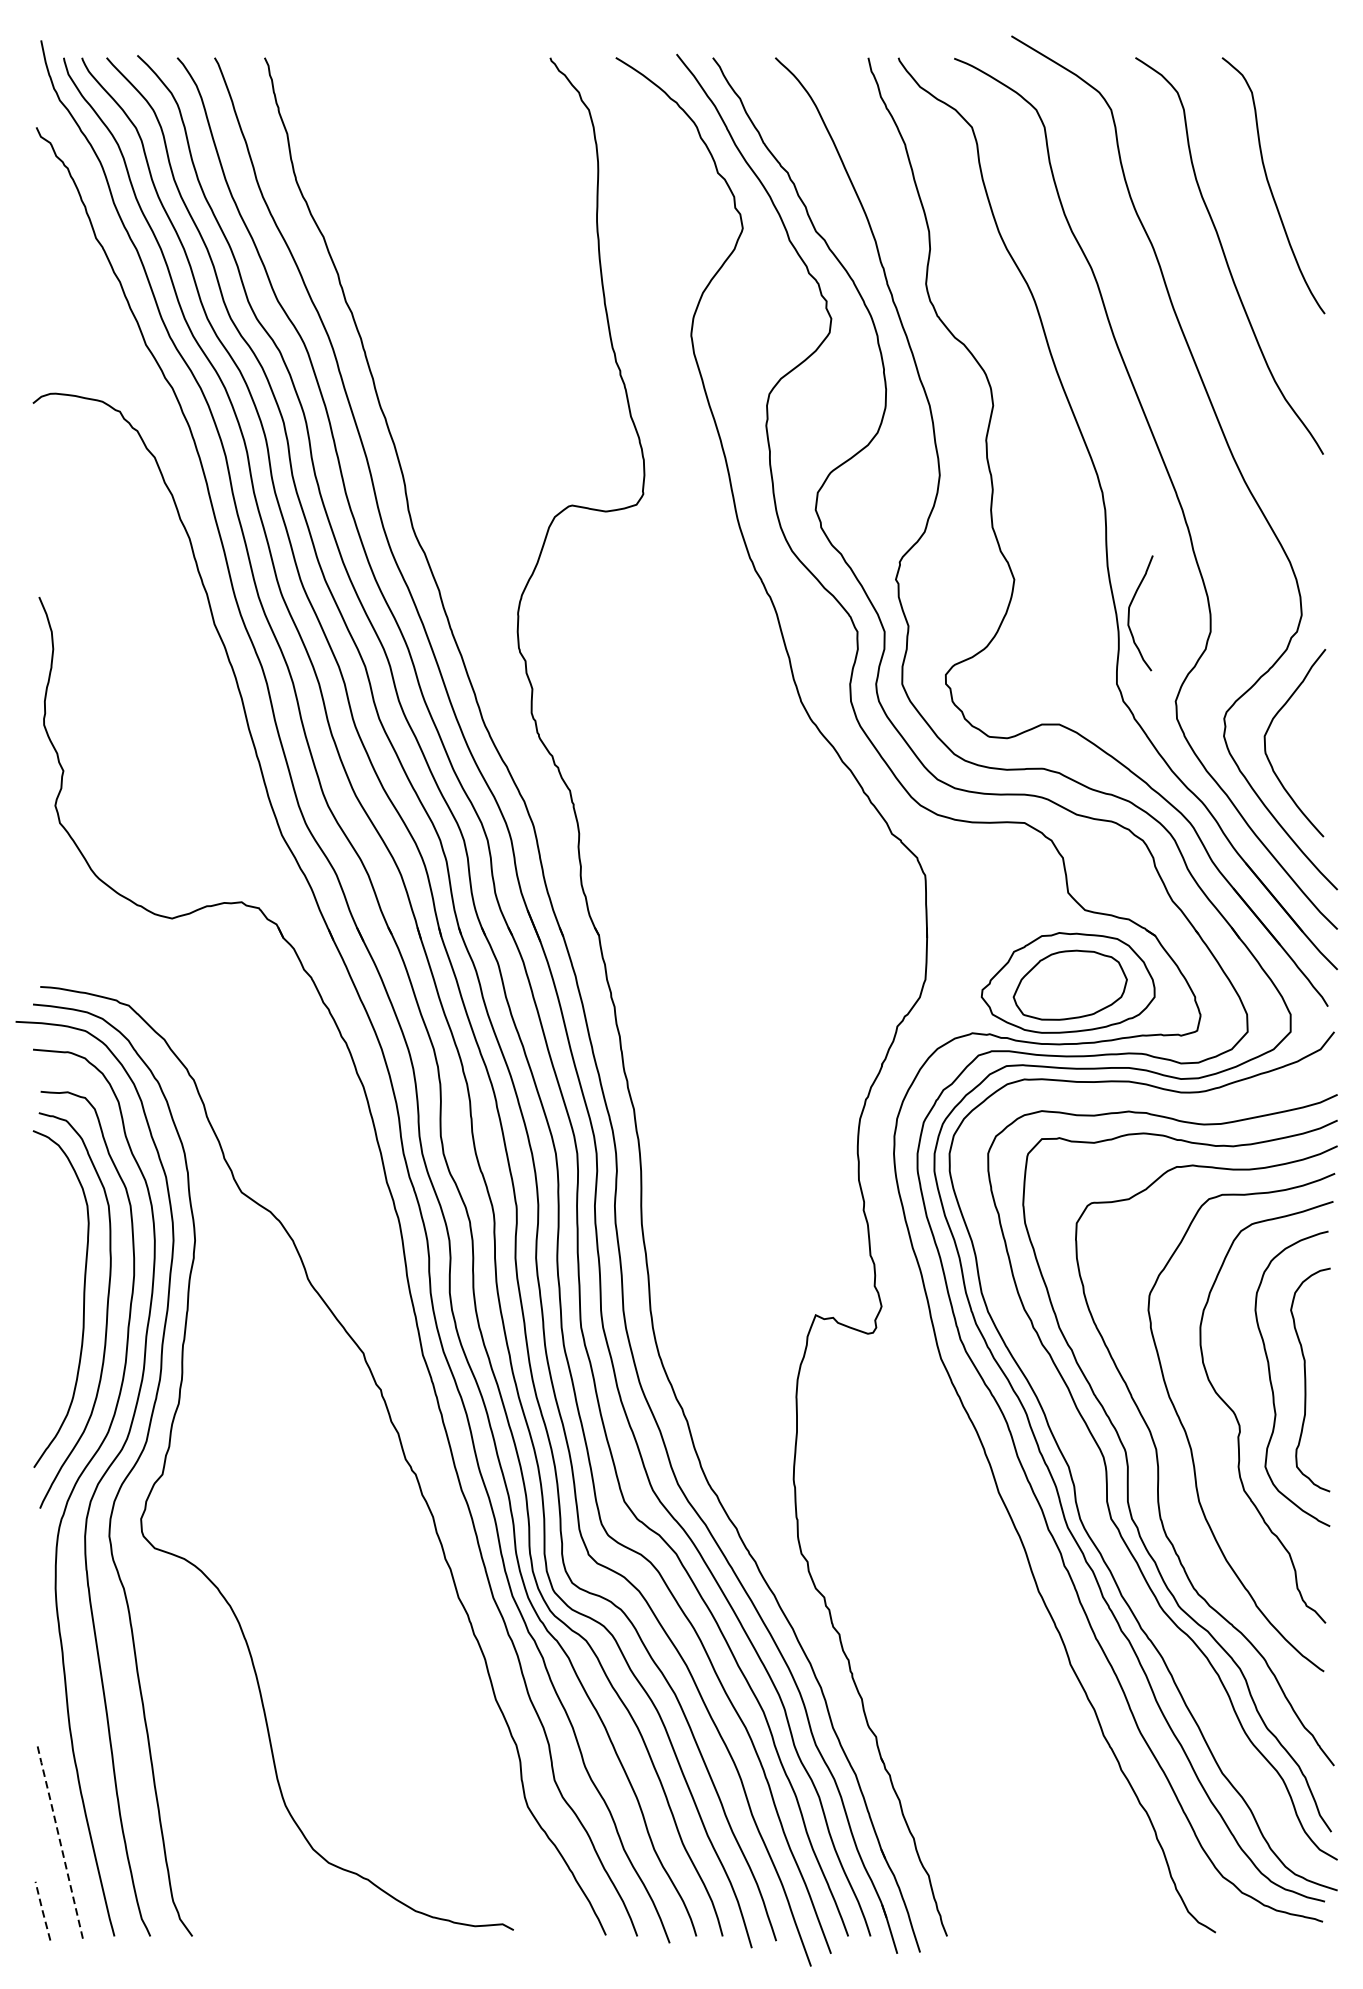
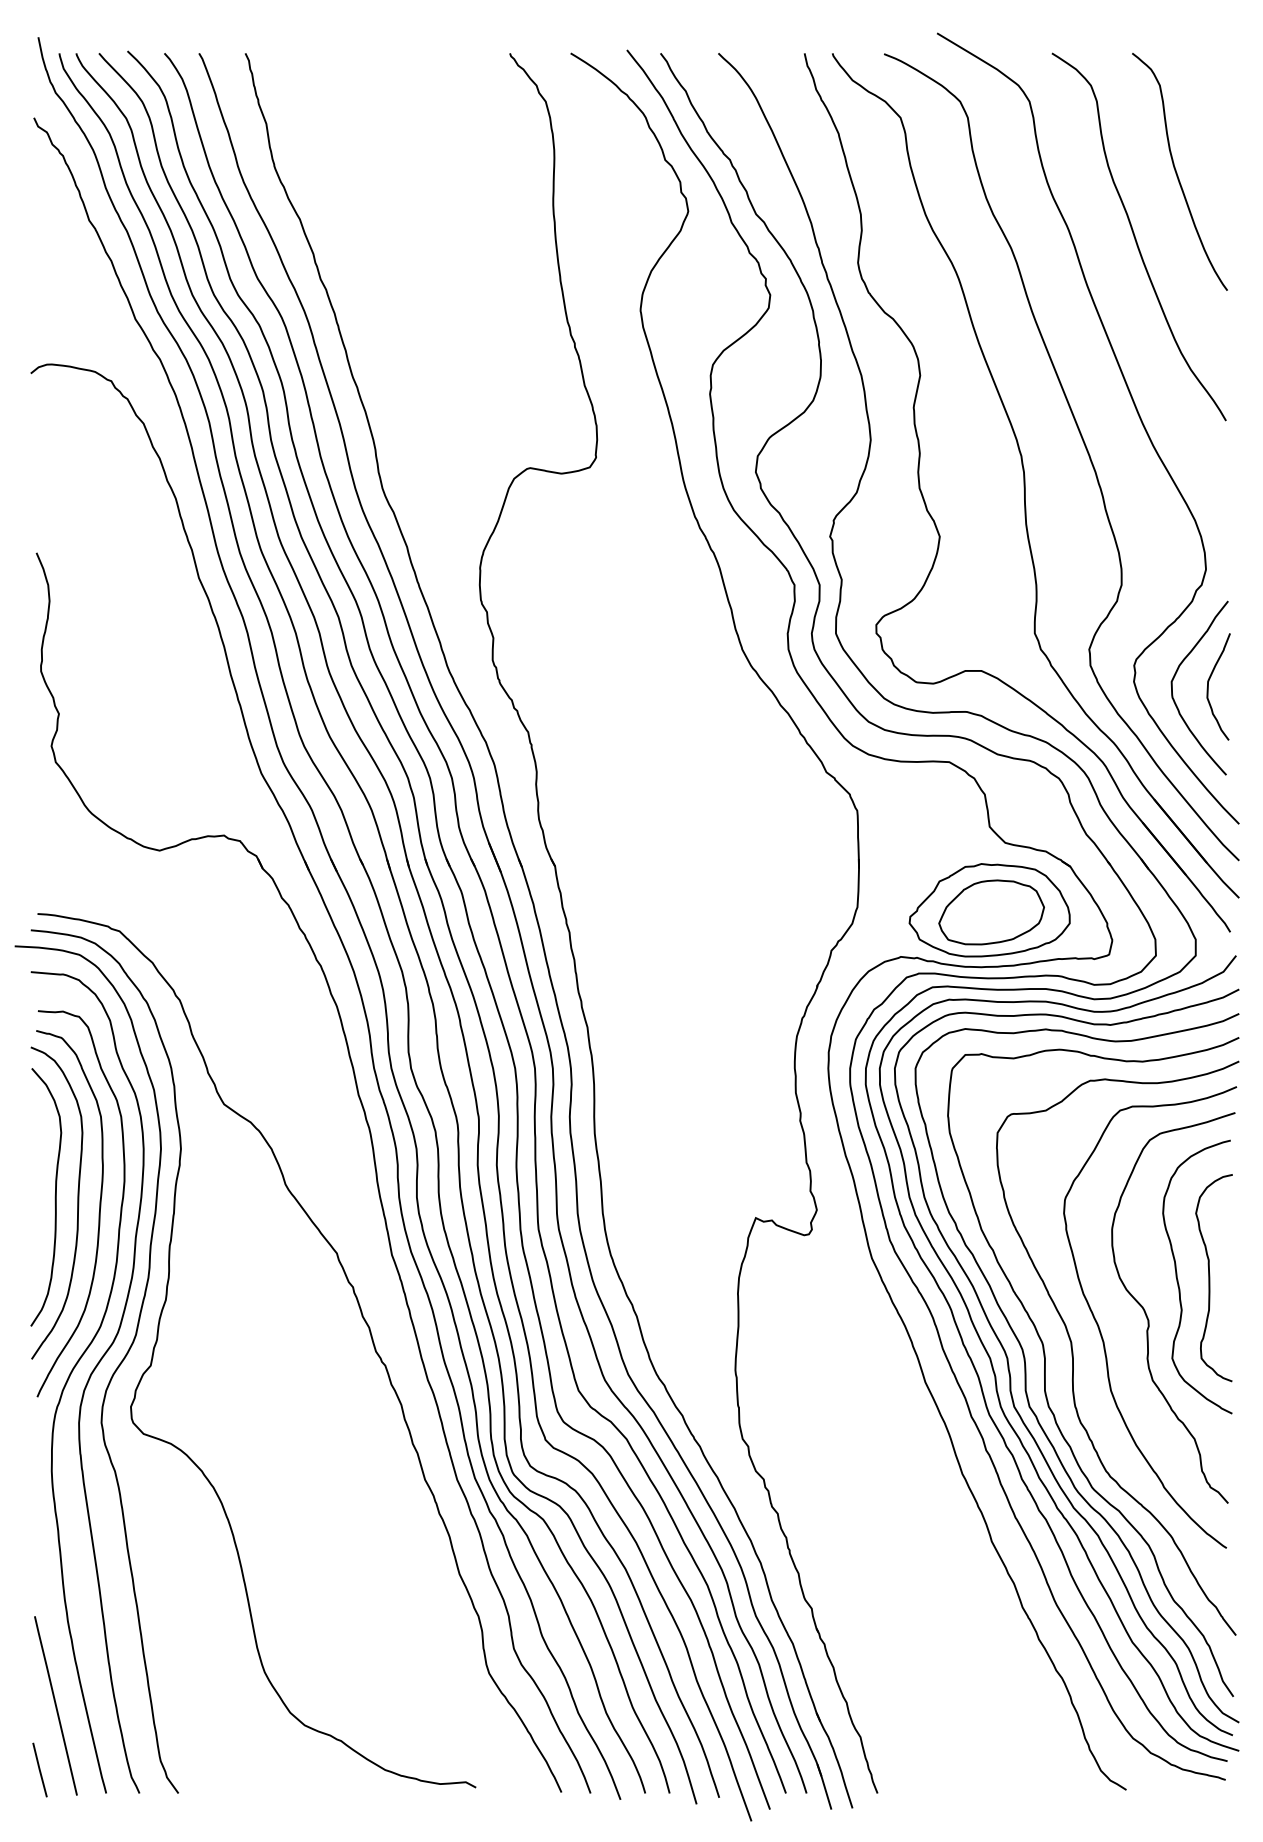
curve: (1129, 612) -> (1208, 686), moved
curve: (58, 1293) -> (54, 1197), added
curve: (1090, 1480) -> (1010, 1371), added
line: (59, 1840) -> (55, 1704), dashed -> solid
line: (42, 1910) -> (39, 1769), dashed -> solid

